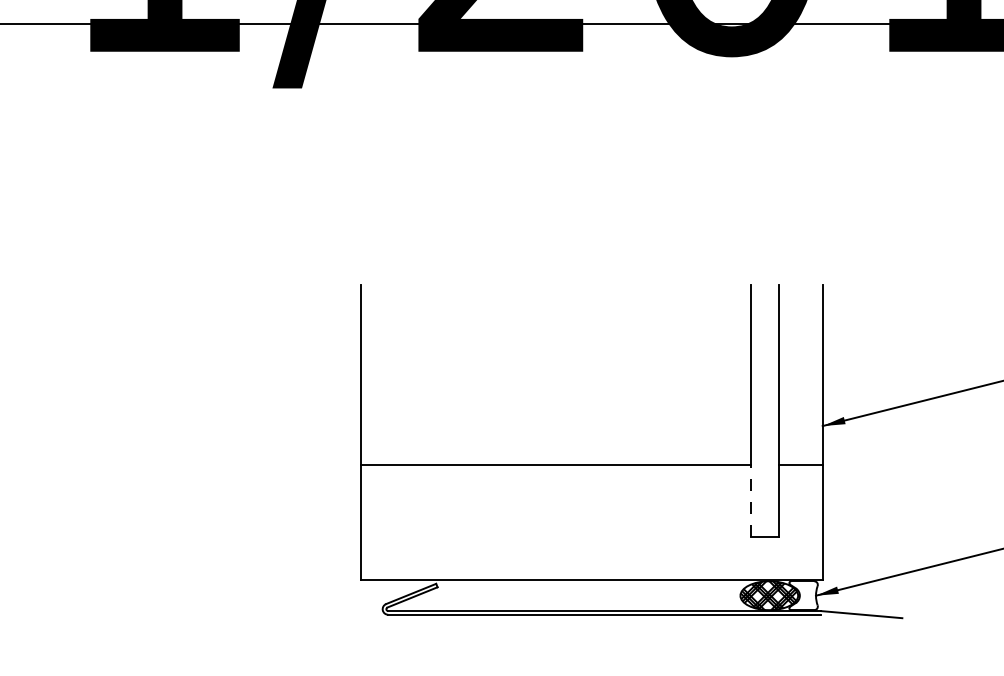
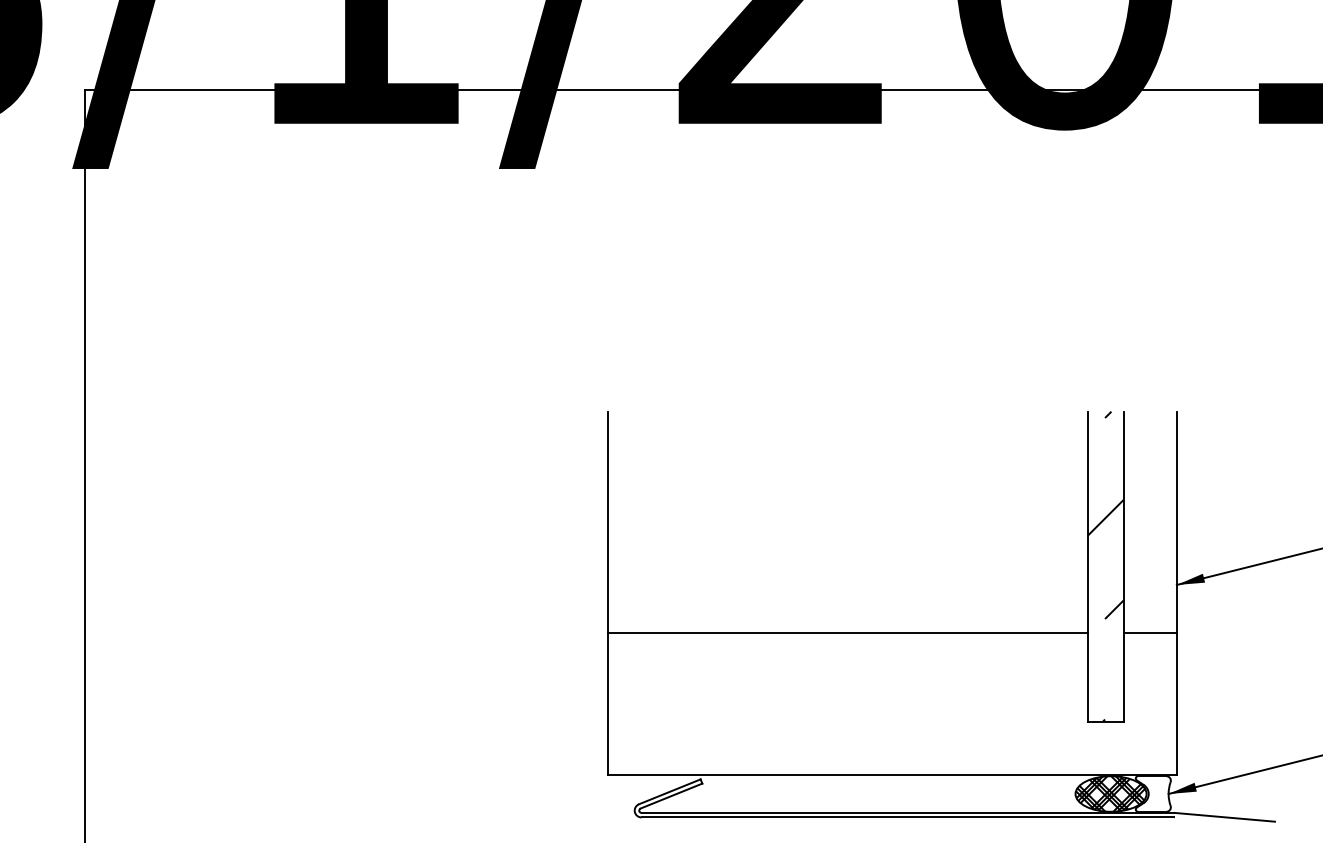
hatch: (764, 411) -> (1105, 566), added
line: (750, 500) -> (1088, 676), dashed -> solid

